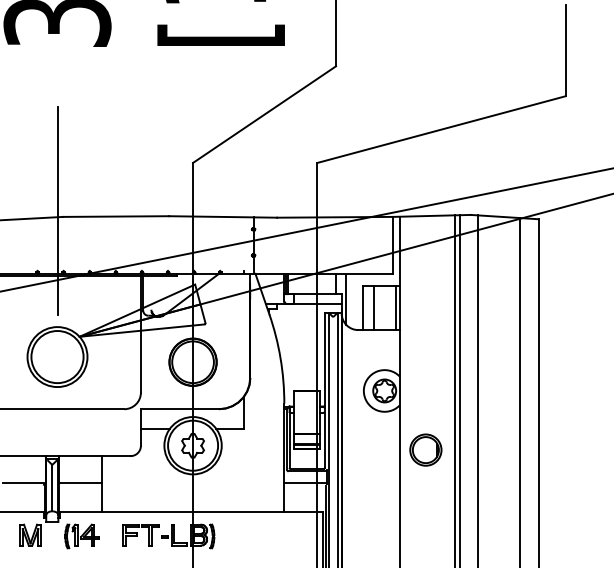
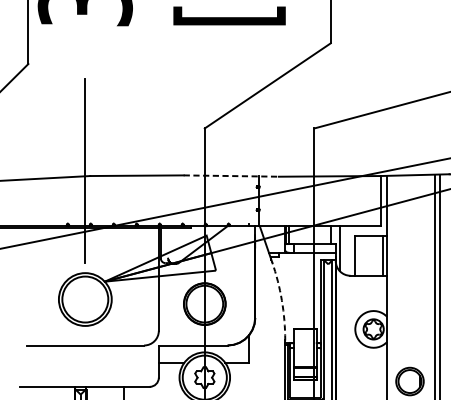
line: (223, 216) -> (231, 175), solid -> dashed
line: (373, 307) -> (363, 255), removed
arc: (280, 358) -> (281, 300), solid -> dashed

